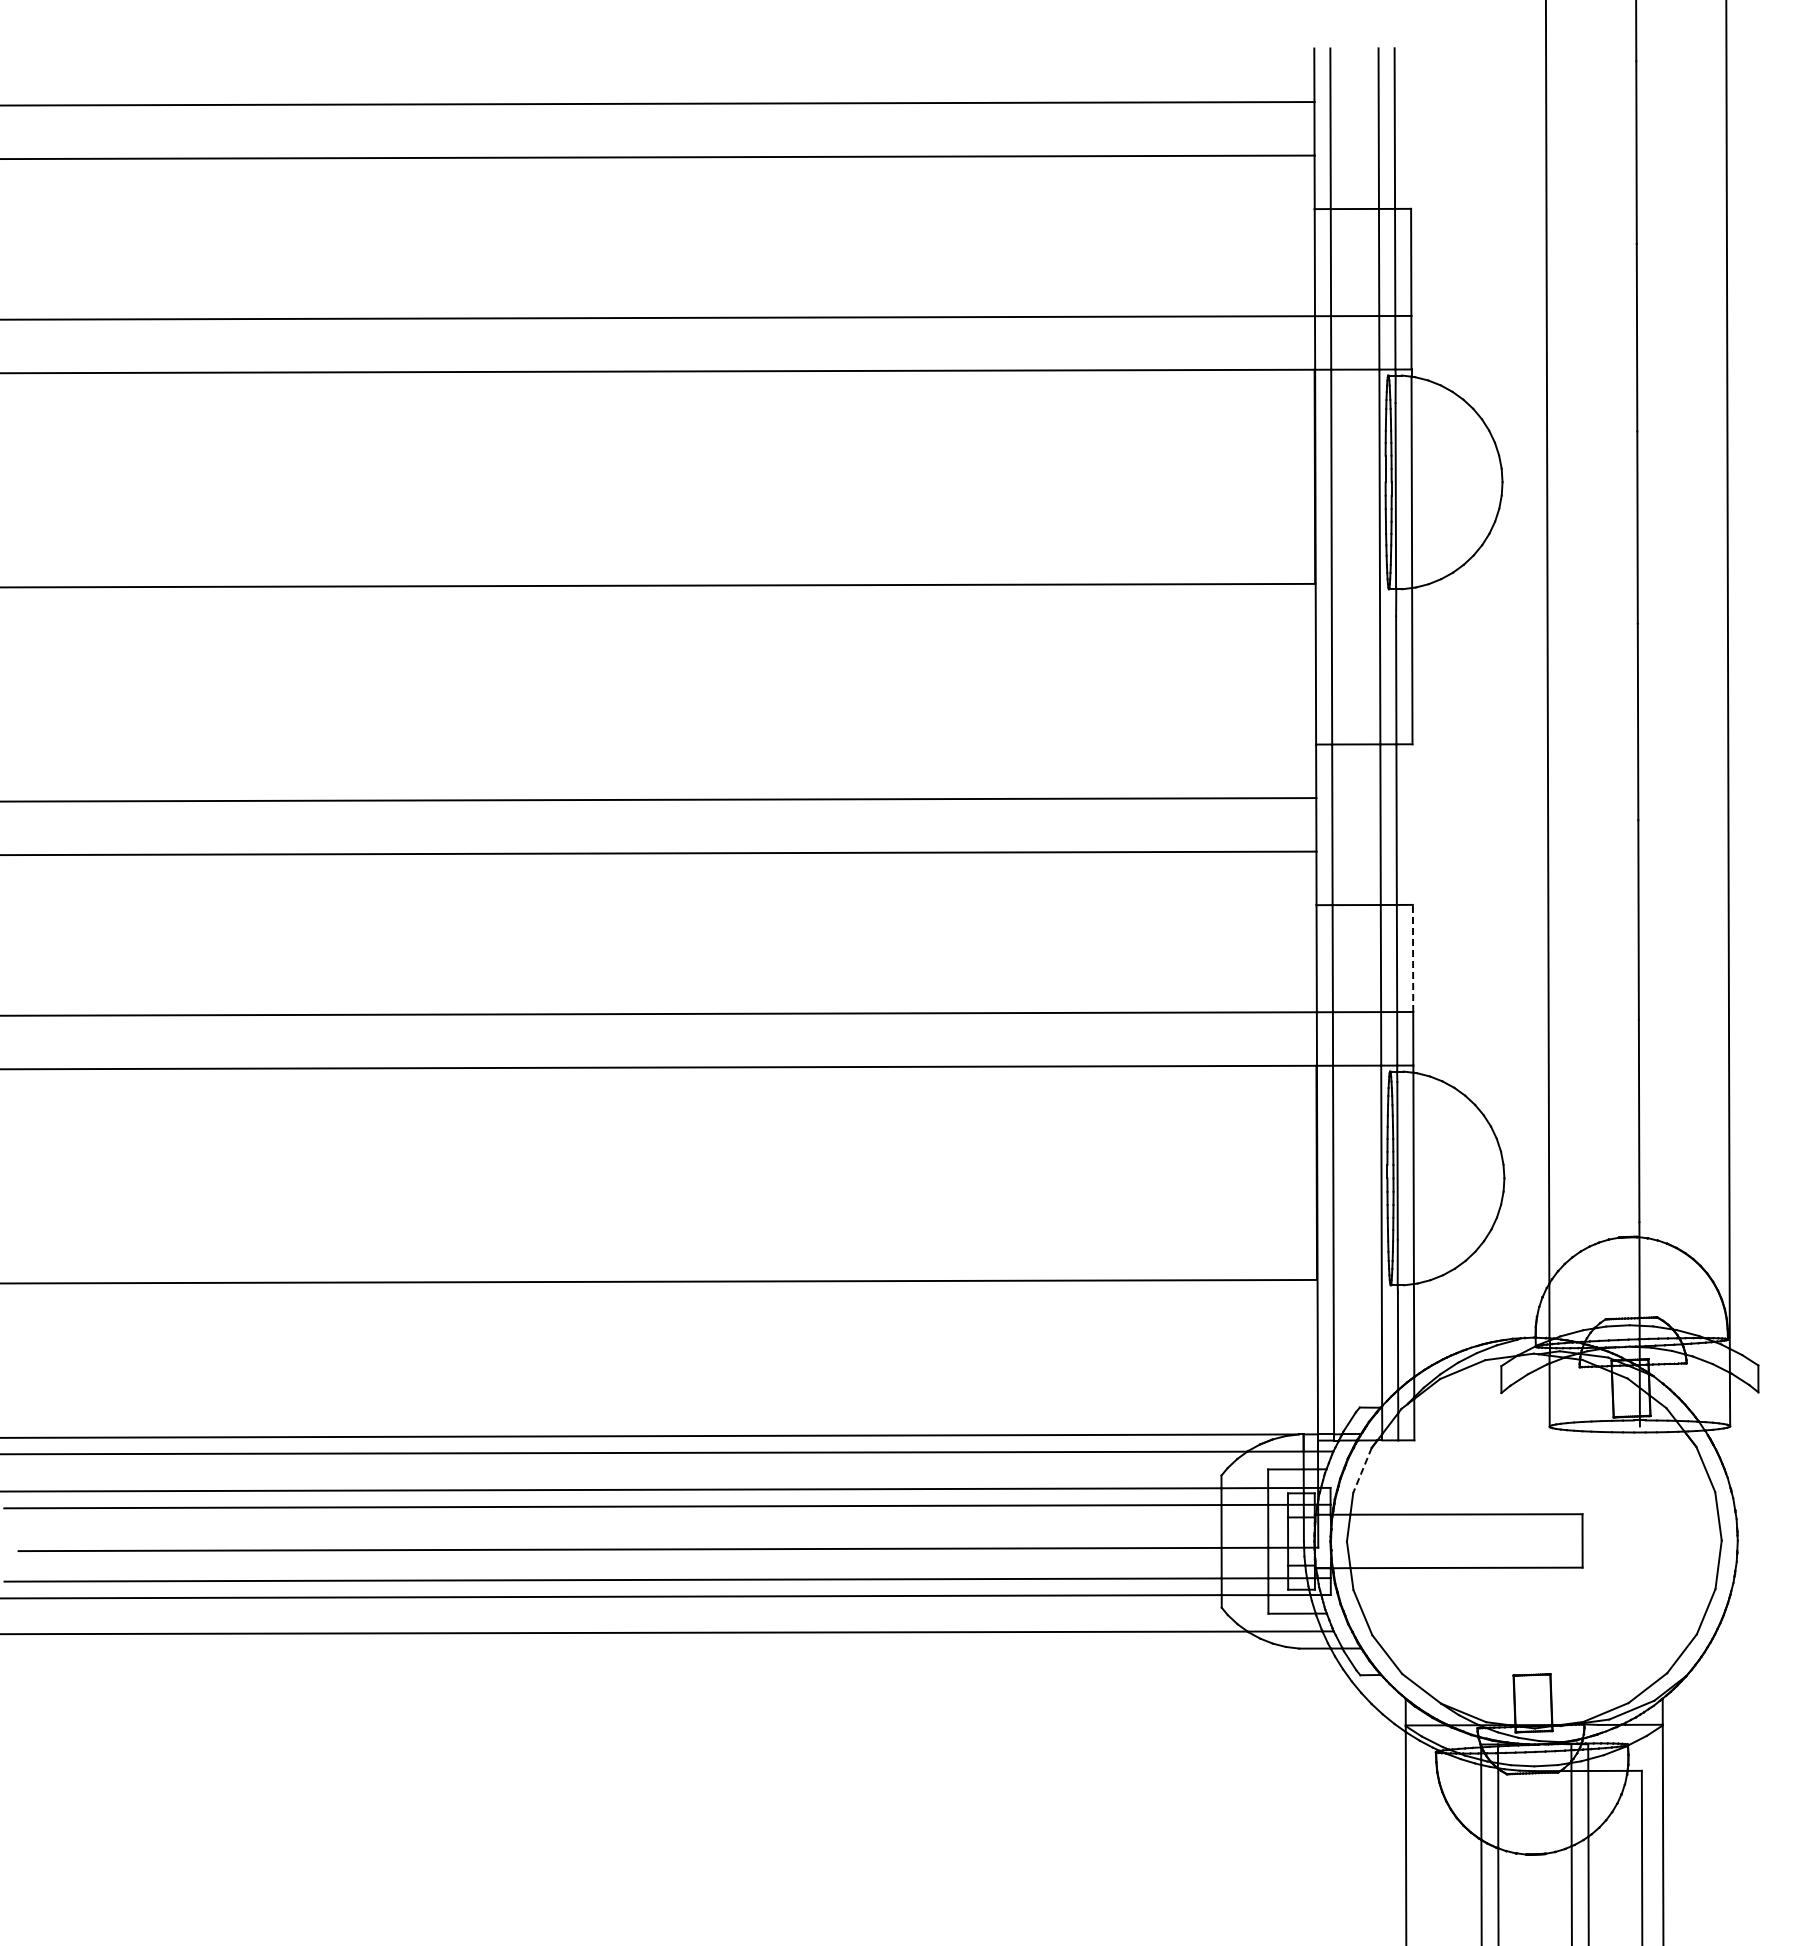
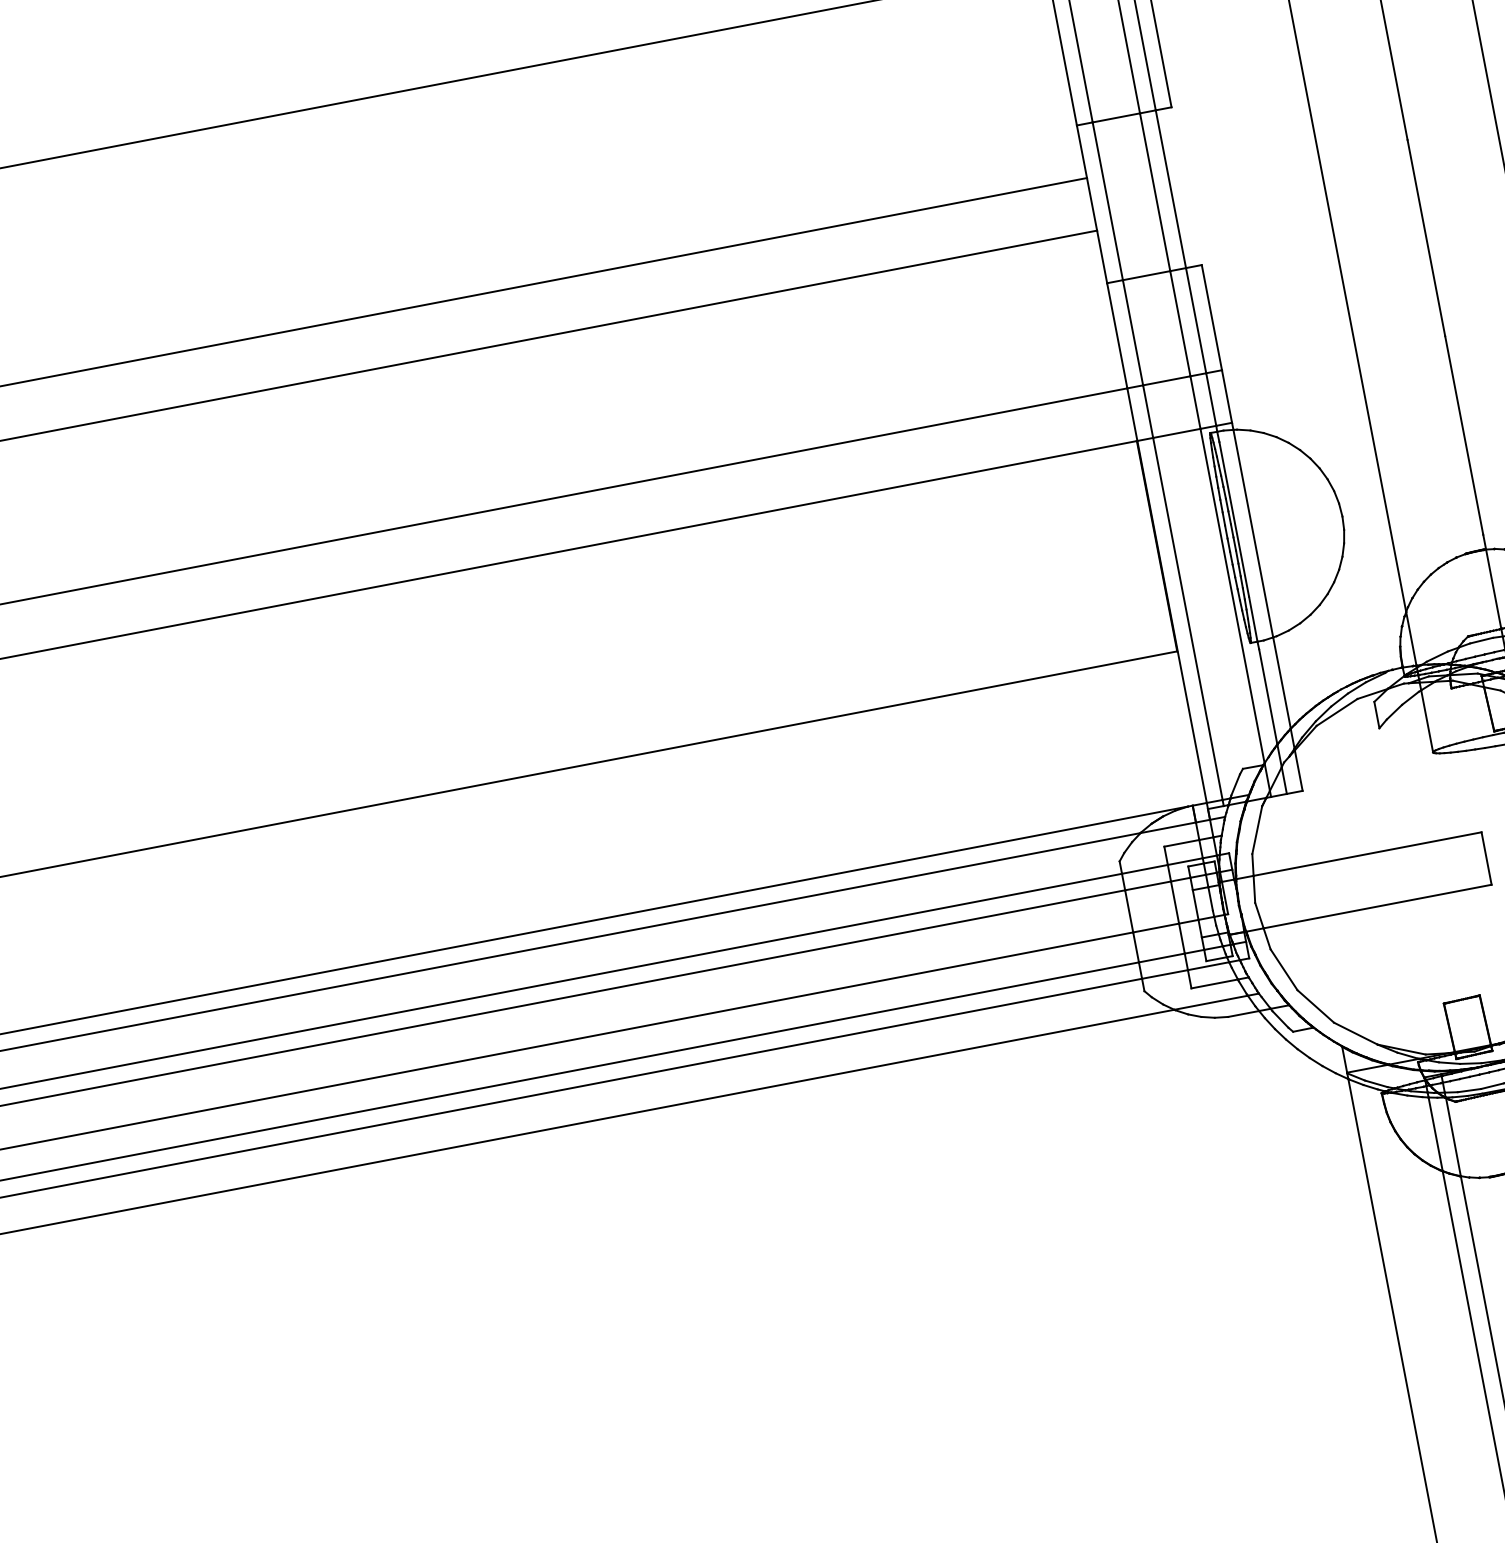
line: (1413, 958) -> (1212, 317), dashed -> solid
line: (1362, 1470) -> (1257, 830), dashed -> solid

